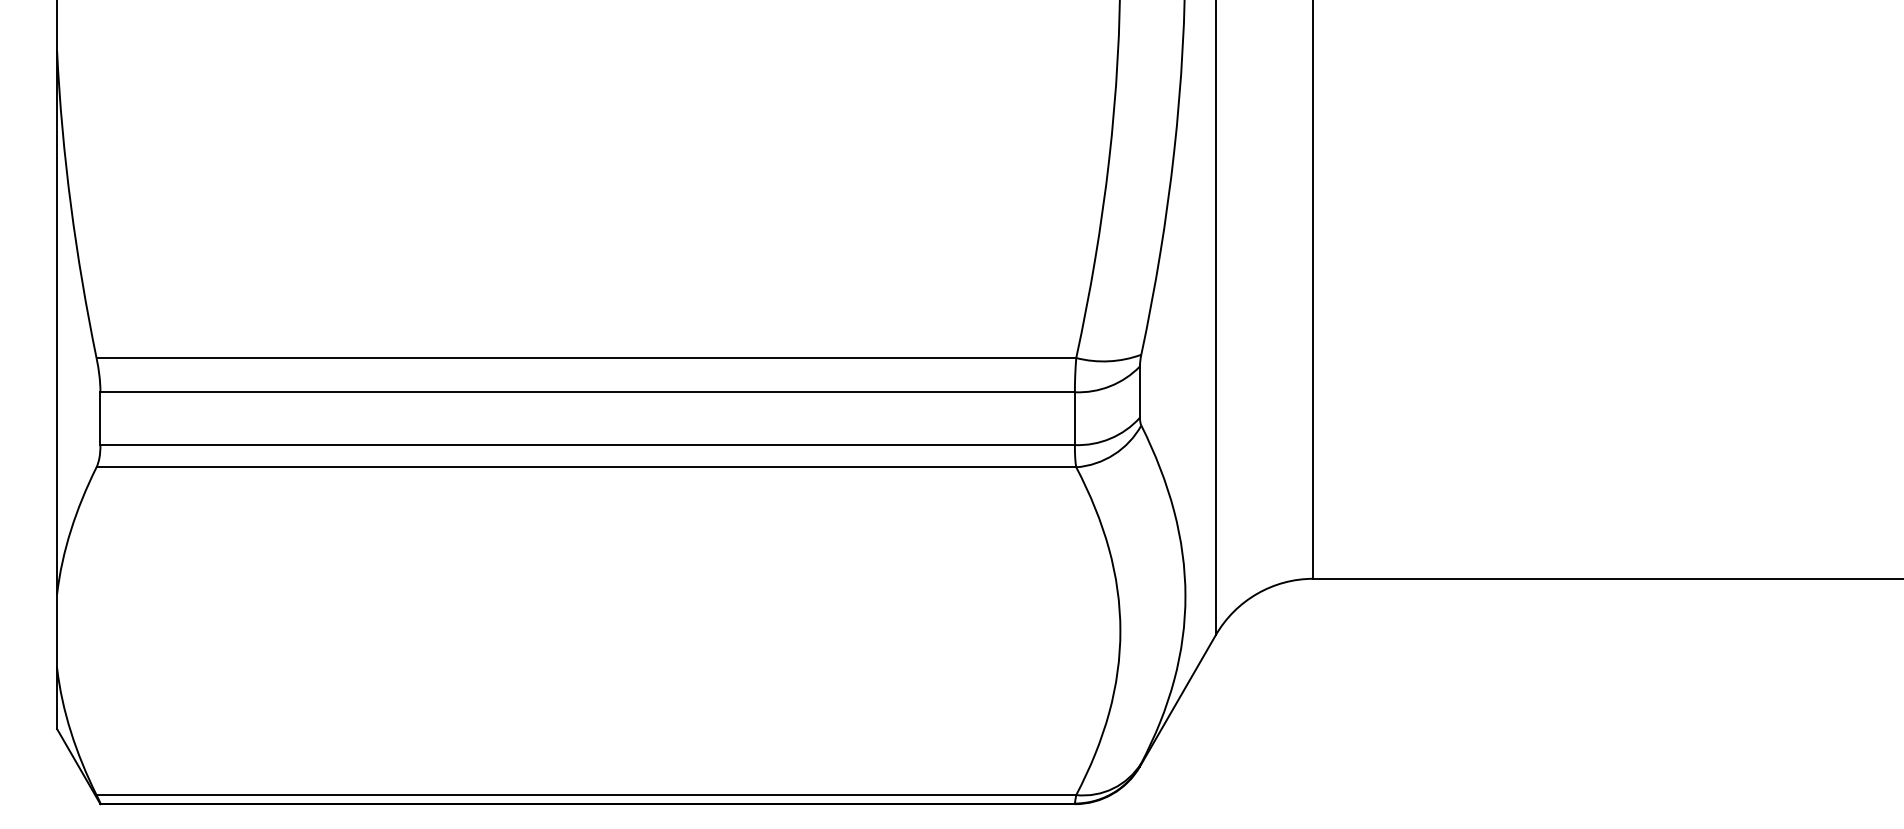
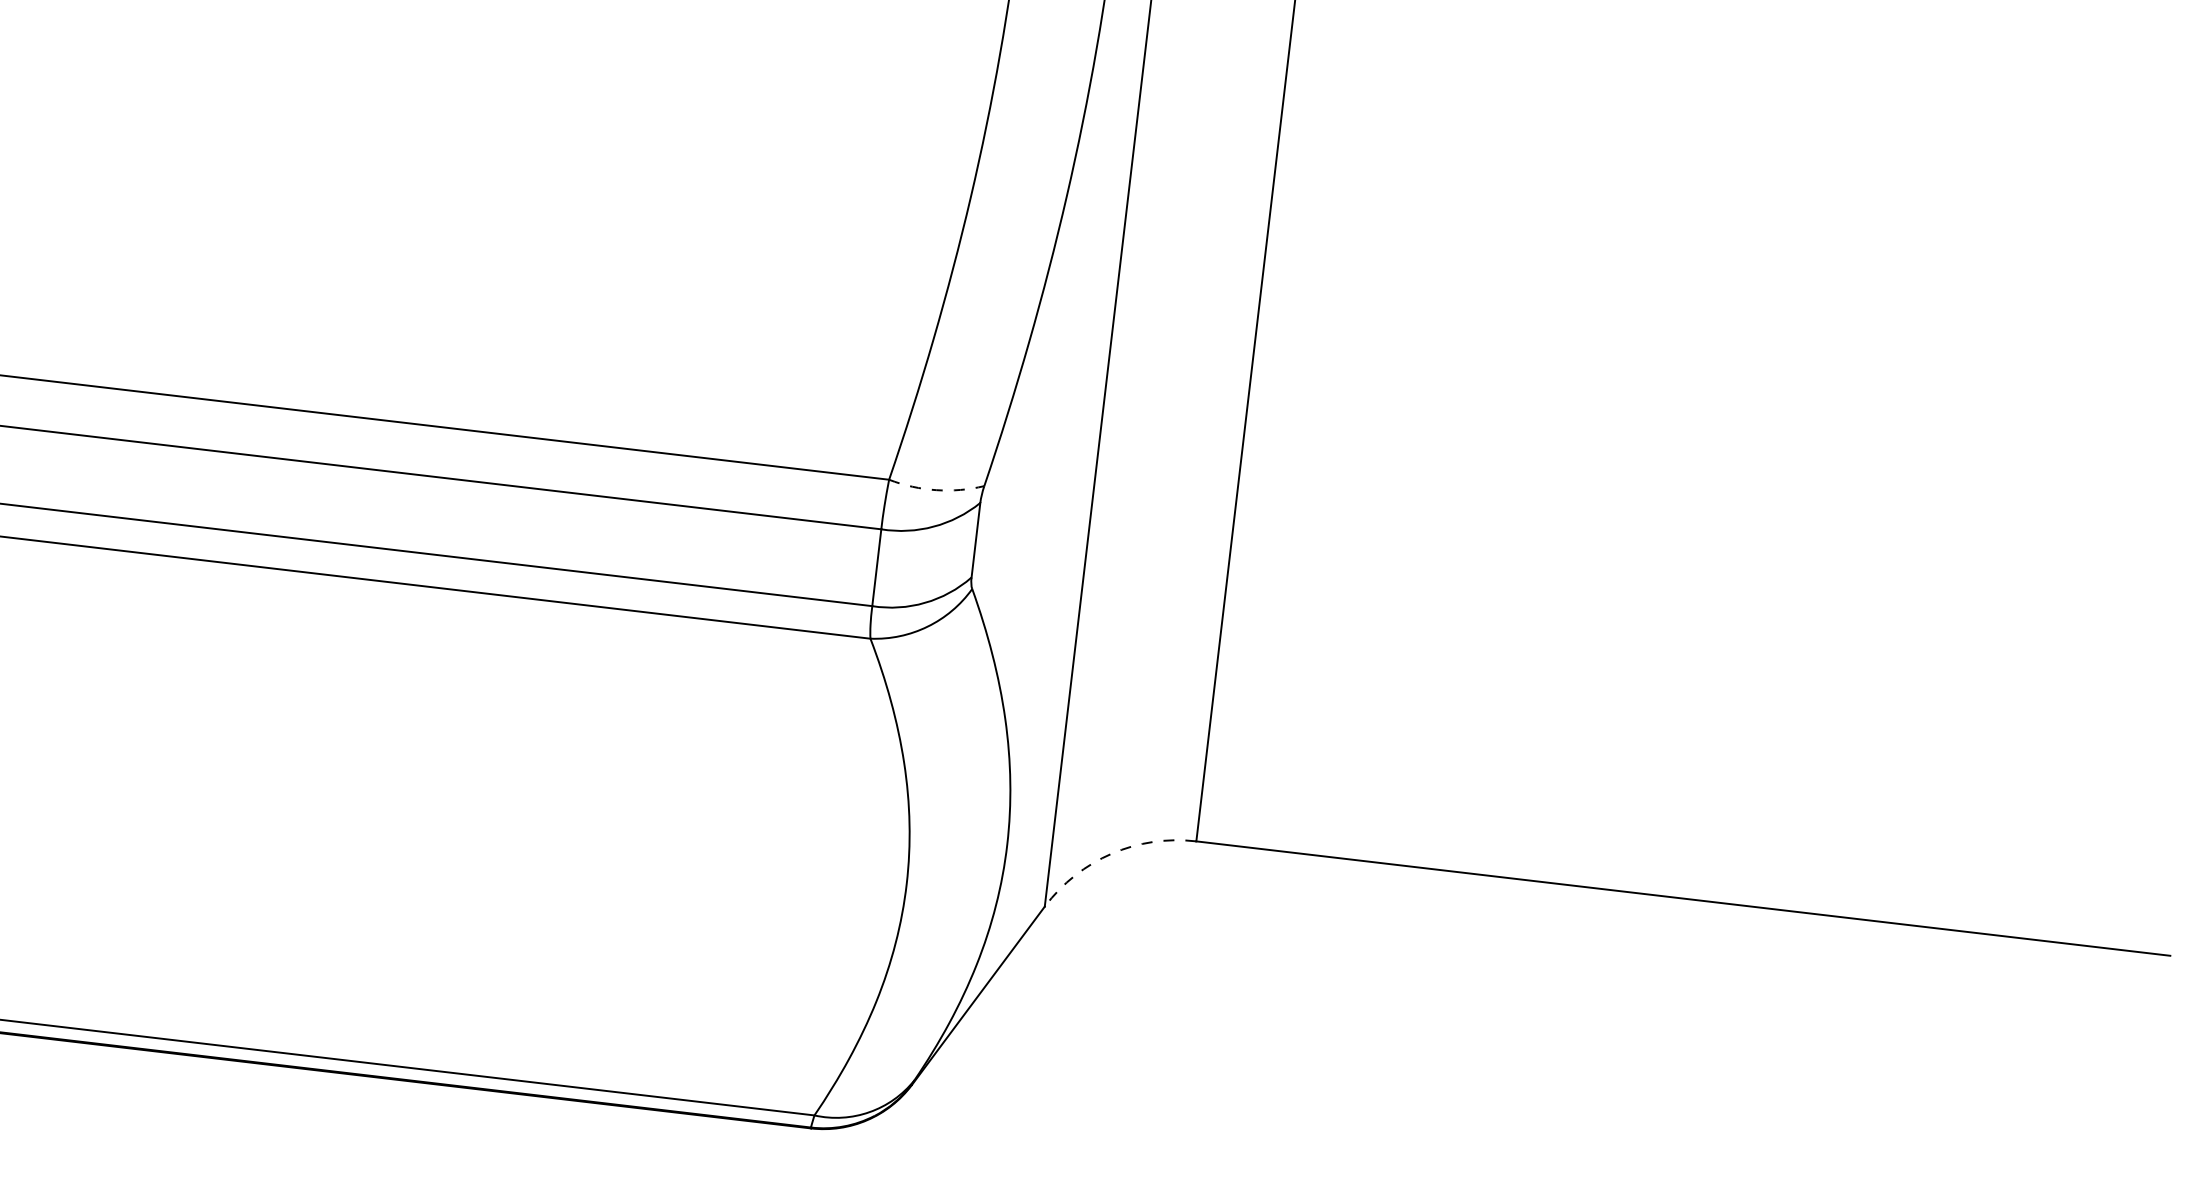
arc: (1109, 361) -> (936, 490), solid -> dashed
arc: (1257, 593) -> (1112, 853), solid -> dashed

